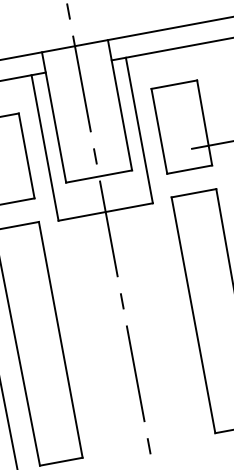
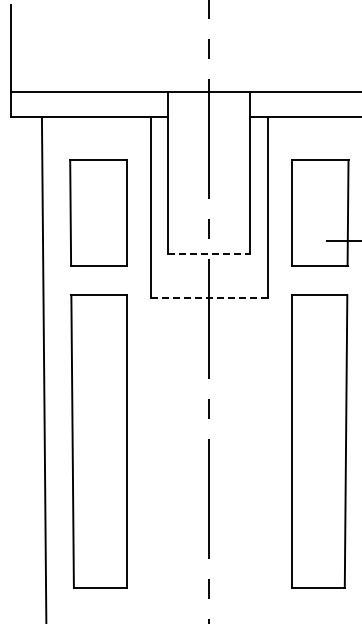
line: (99, 176) -> (209, 253), solid -> dashed
line: (105, 211) -> (209, 297), solid -> dashed

